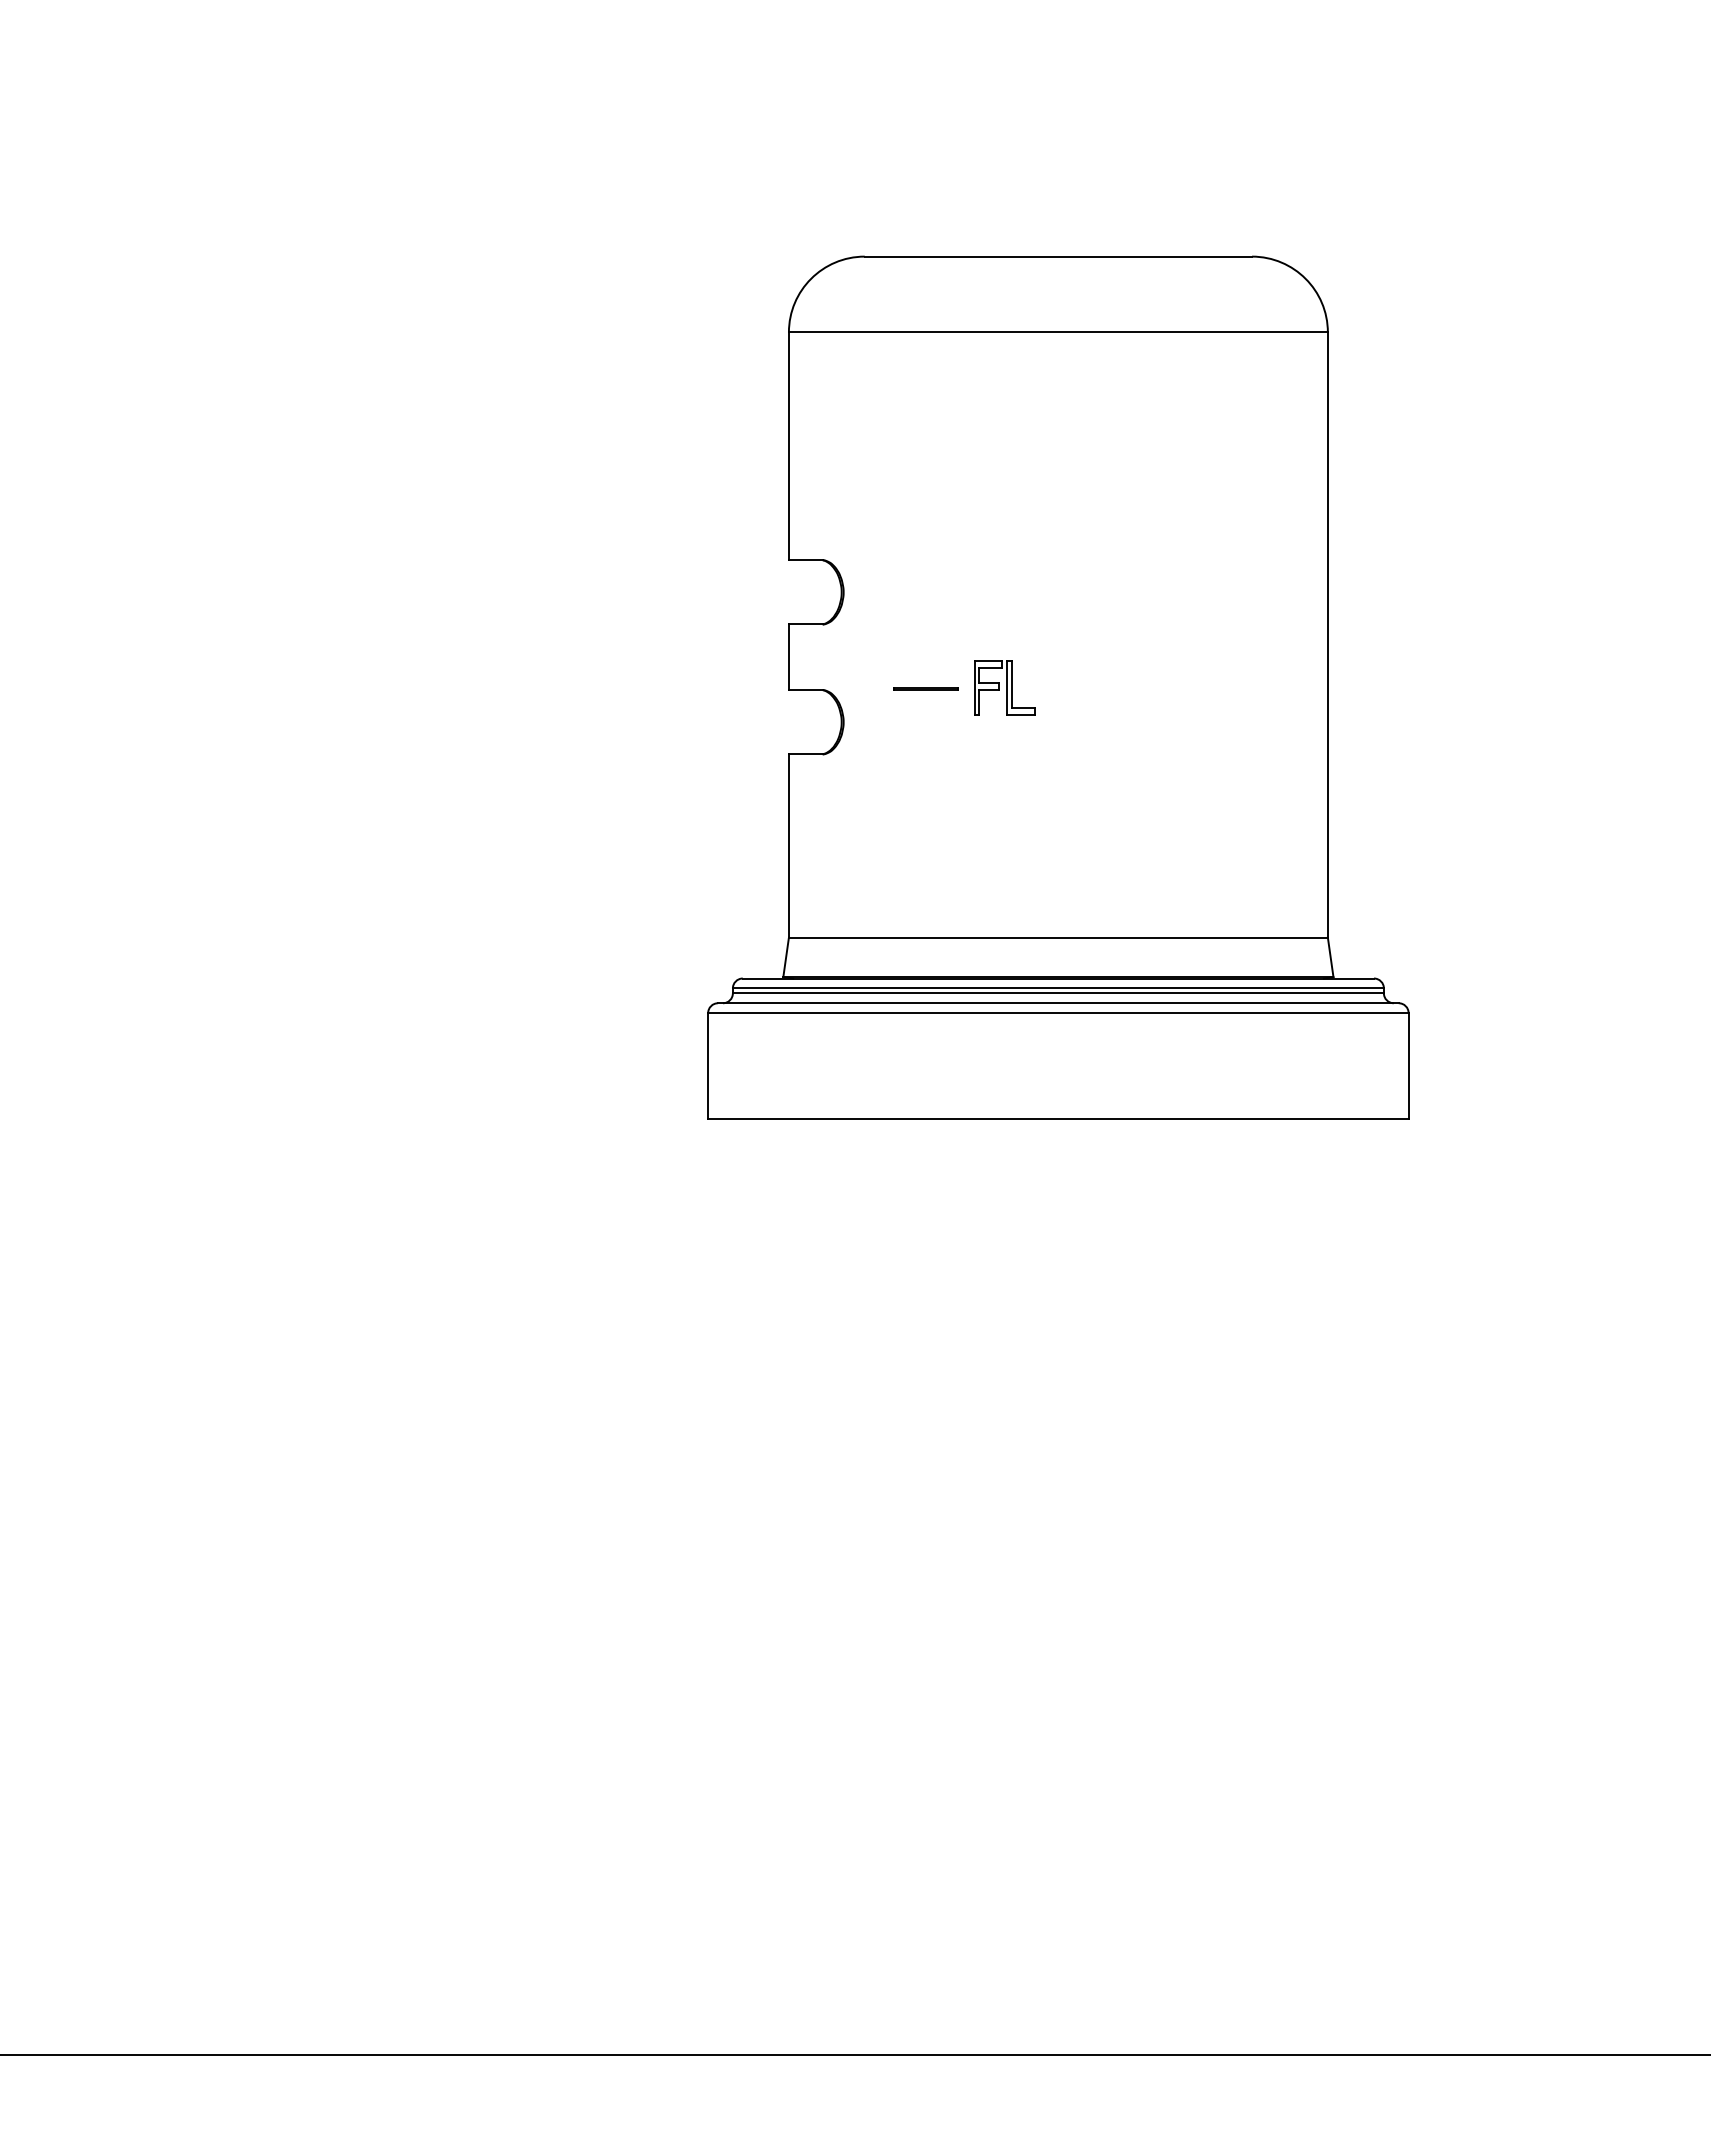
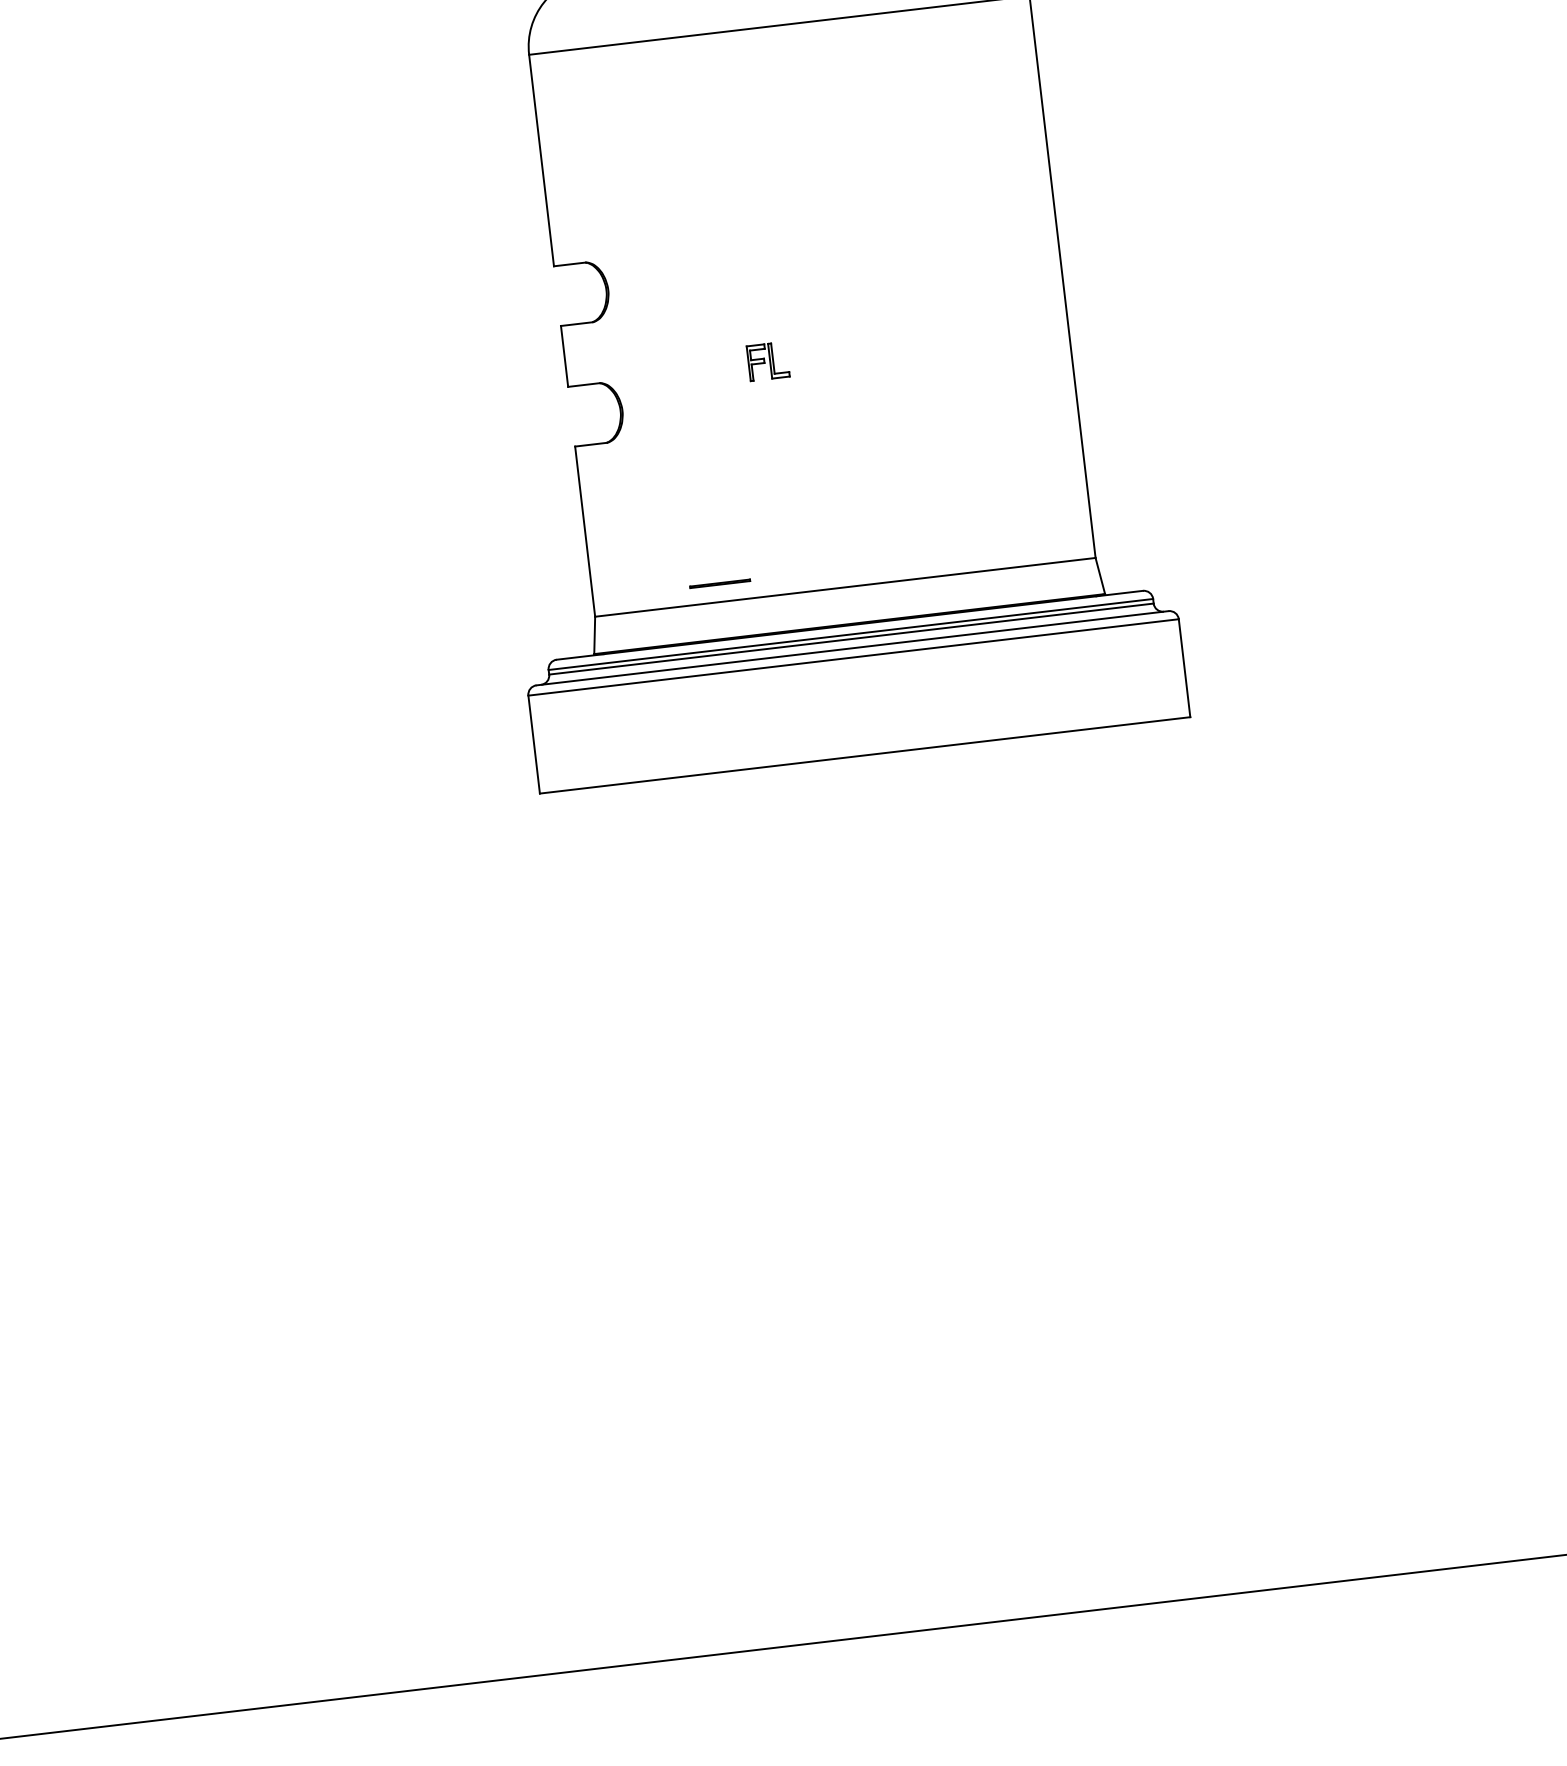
part: (1004, 687) -> (768, 360), size x0.7
line: (925, 688) -> (719, 583), moved

